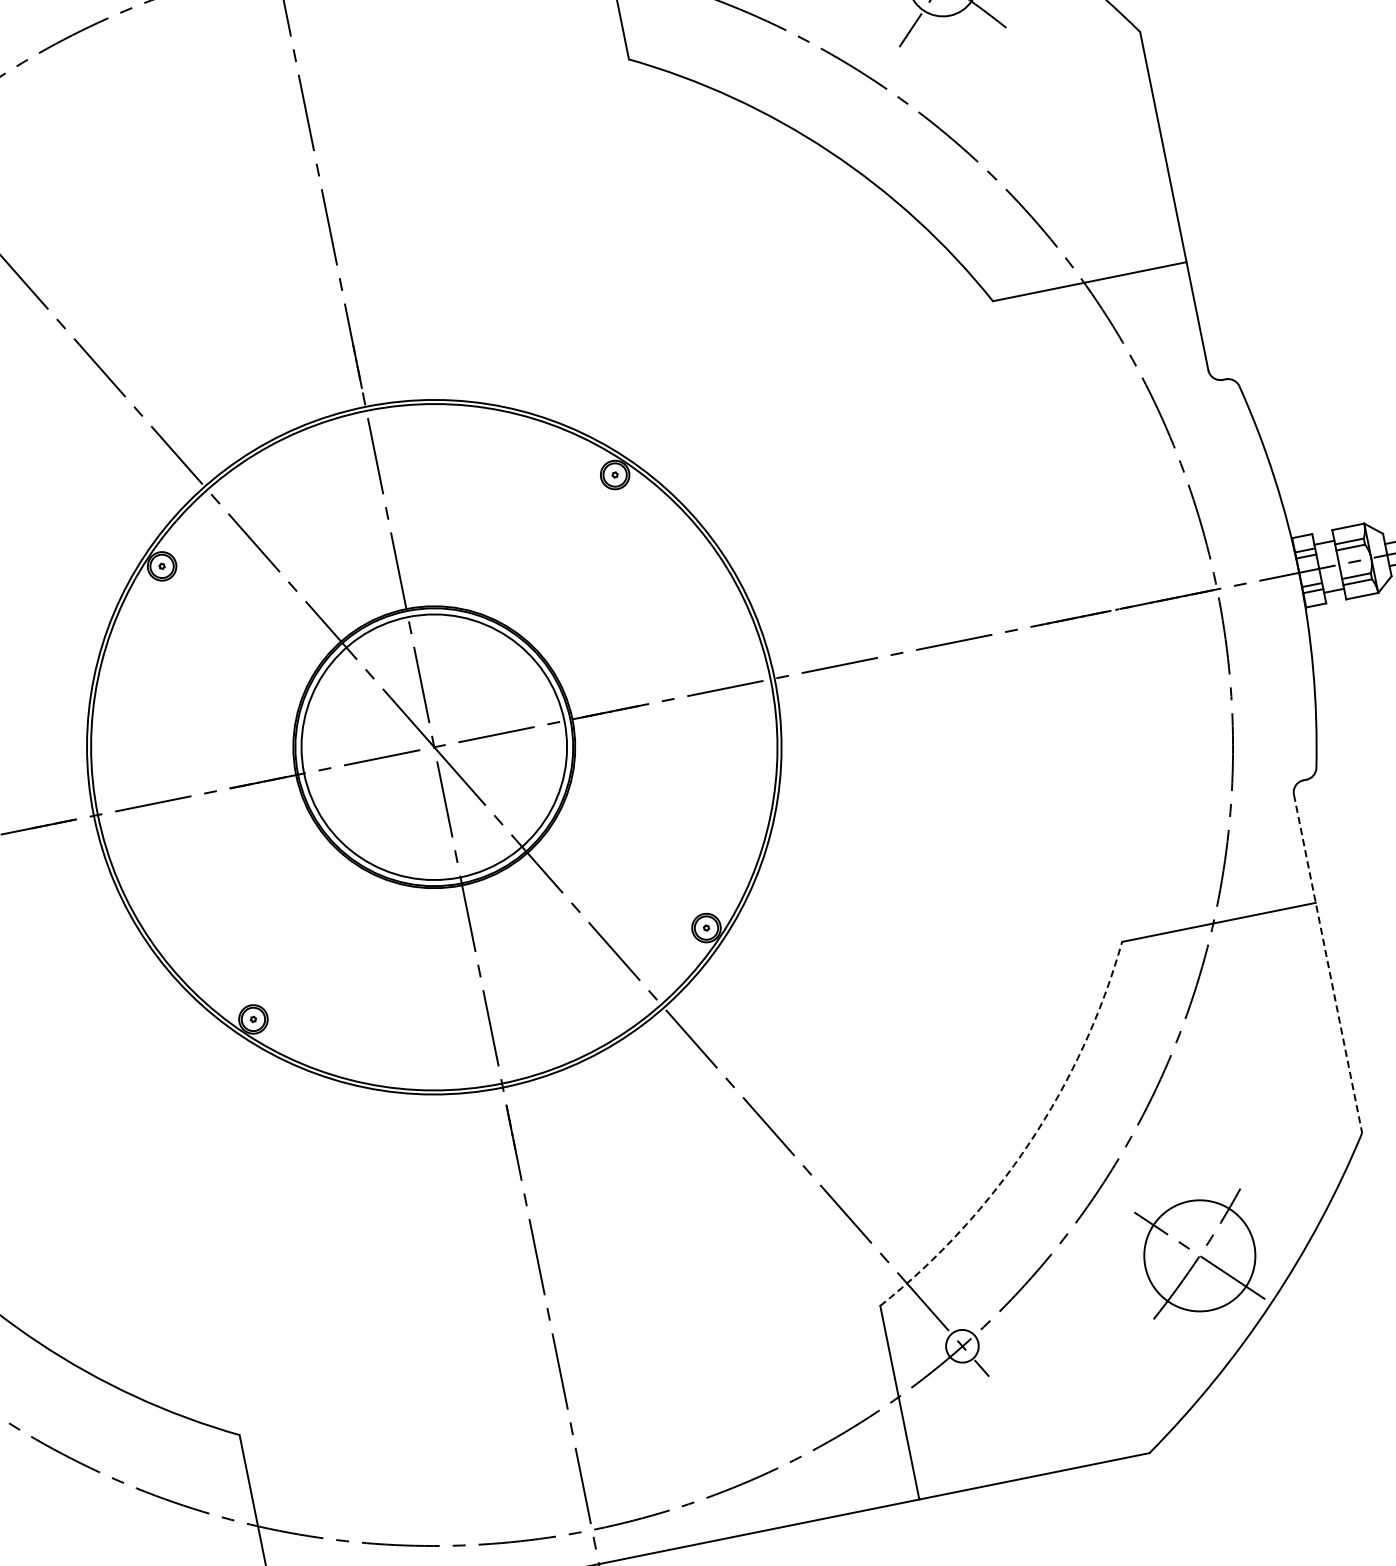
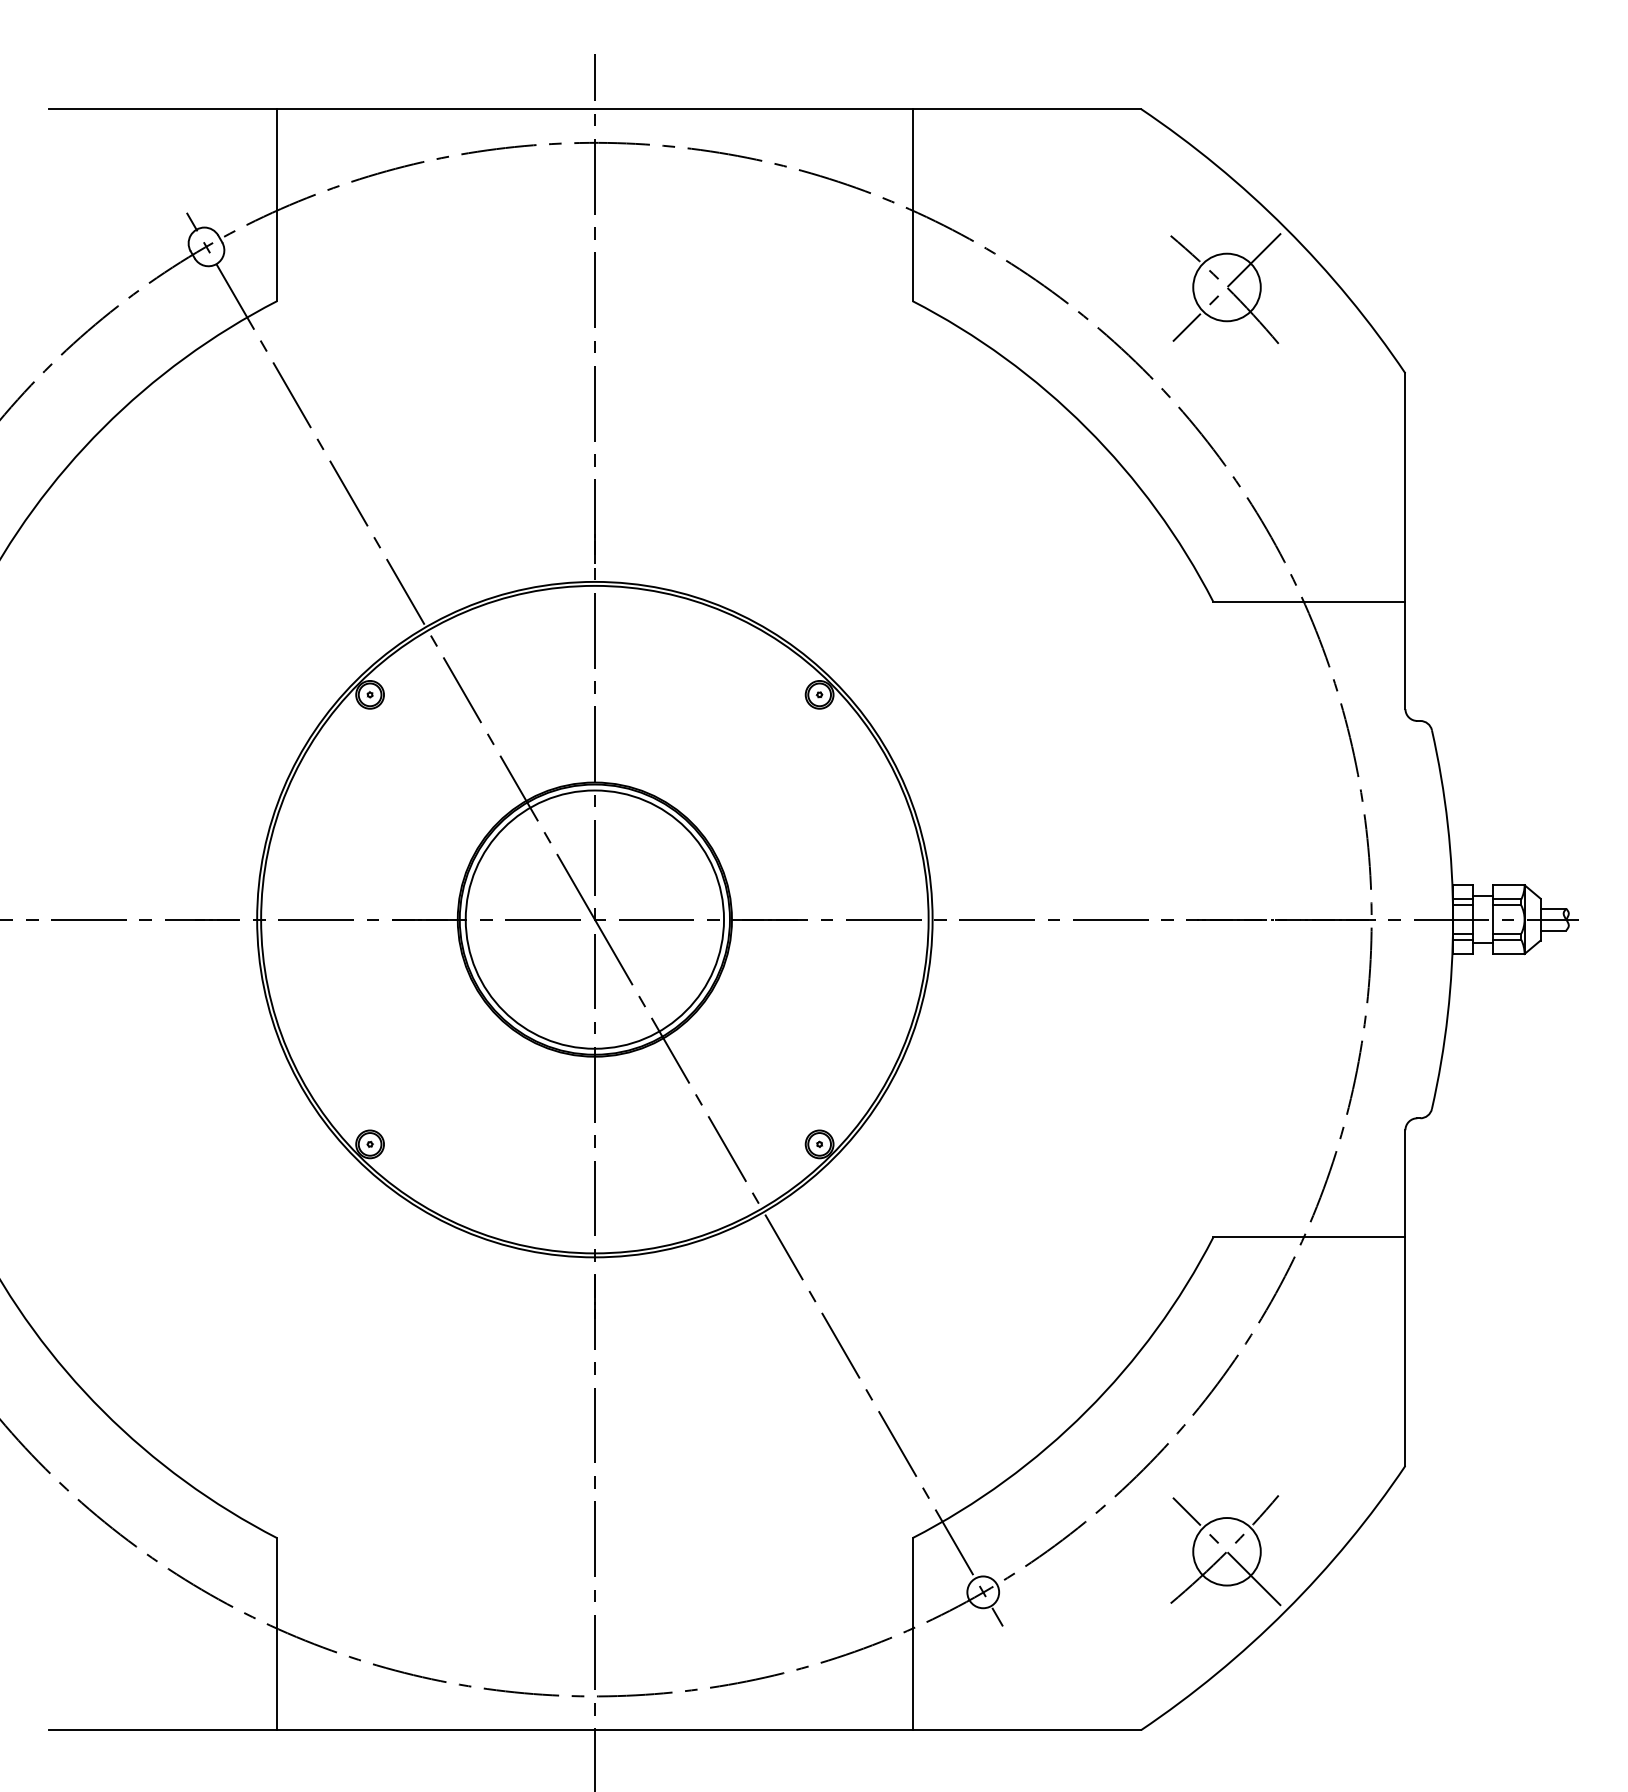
line: (1328, 964) -> (1405, 1298), dashed -> solid
arc: (1029, 1143) -> (1086, 1411), dashed -> solid
circle: (1199, 1255) -> (1226, 1551), size x0.62

